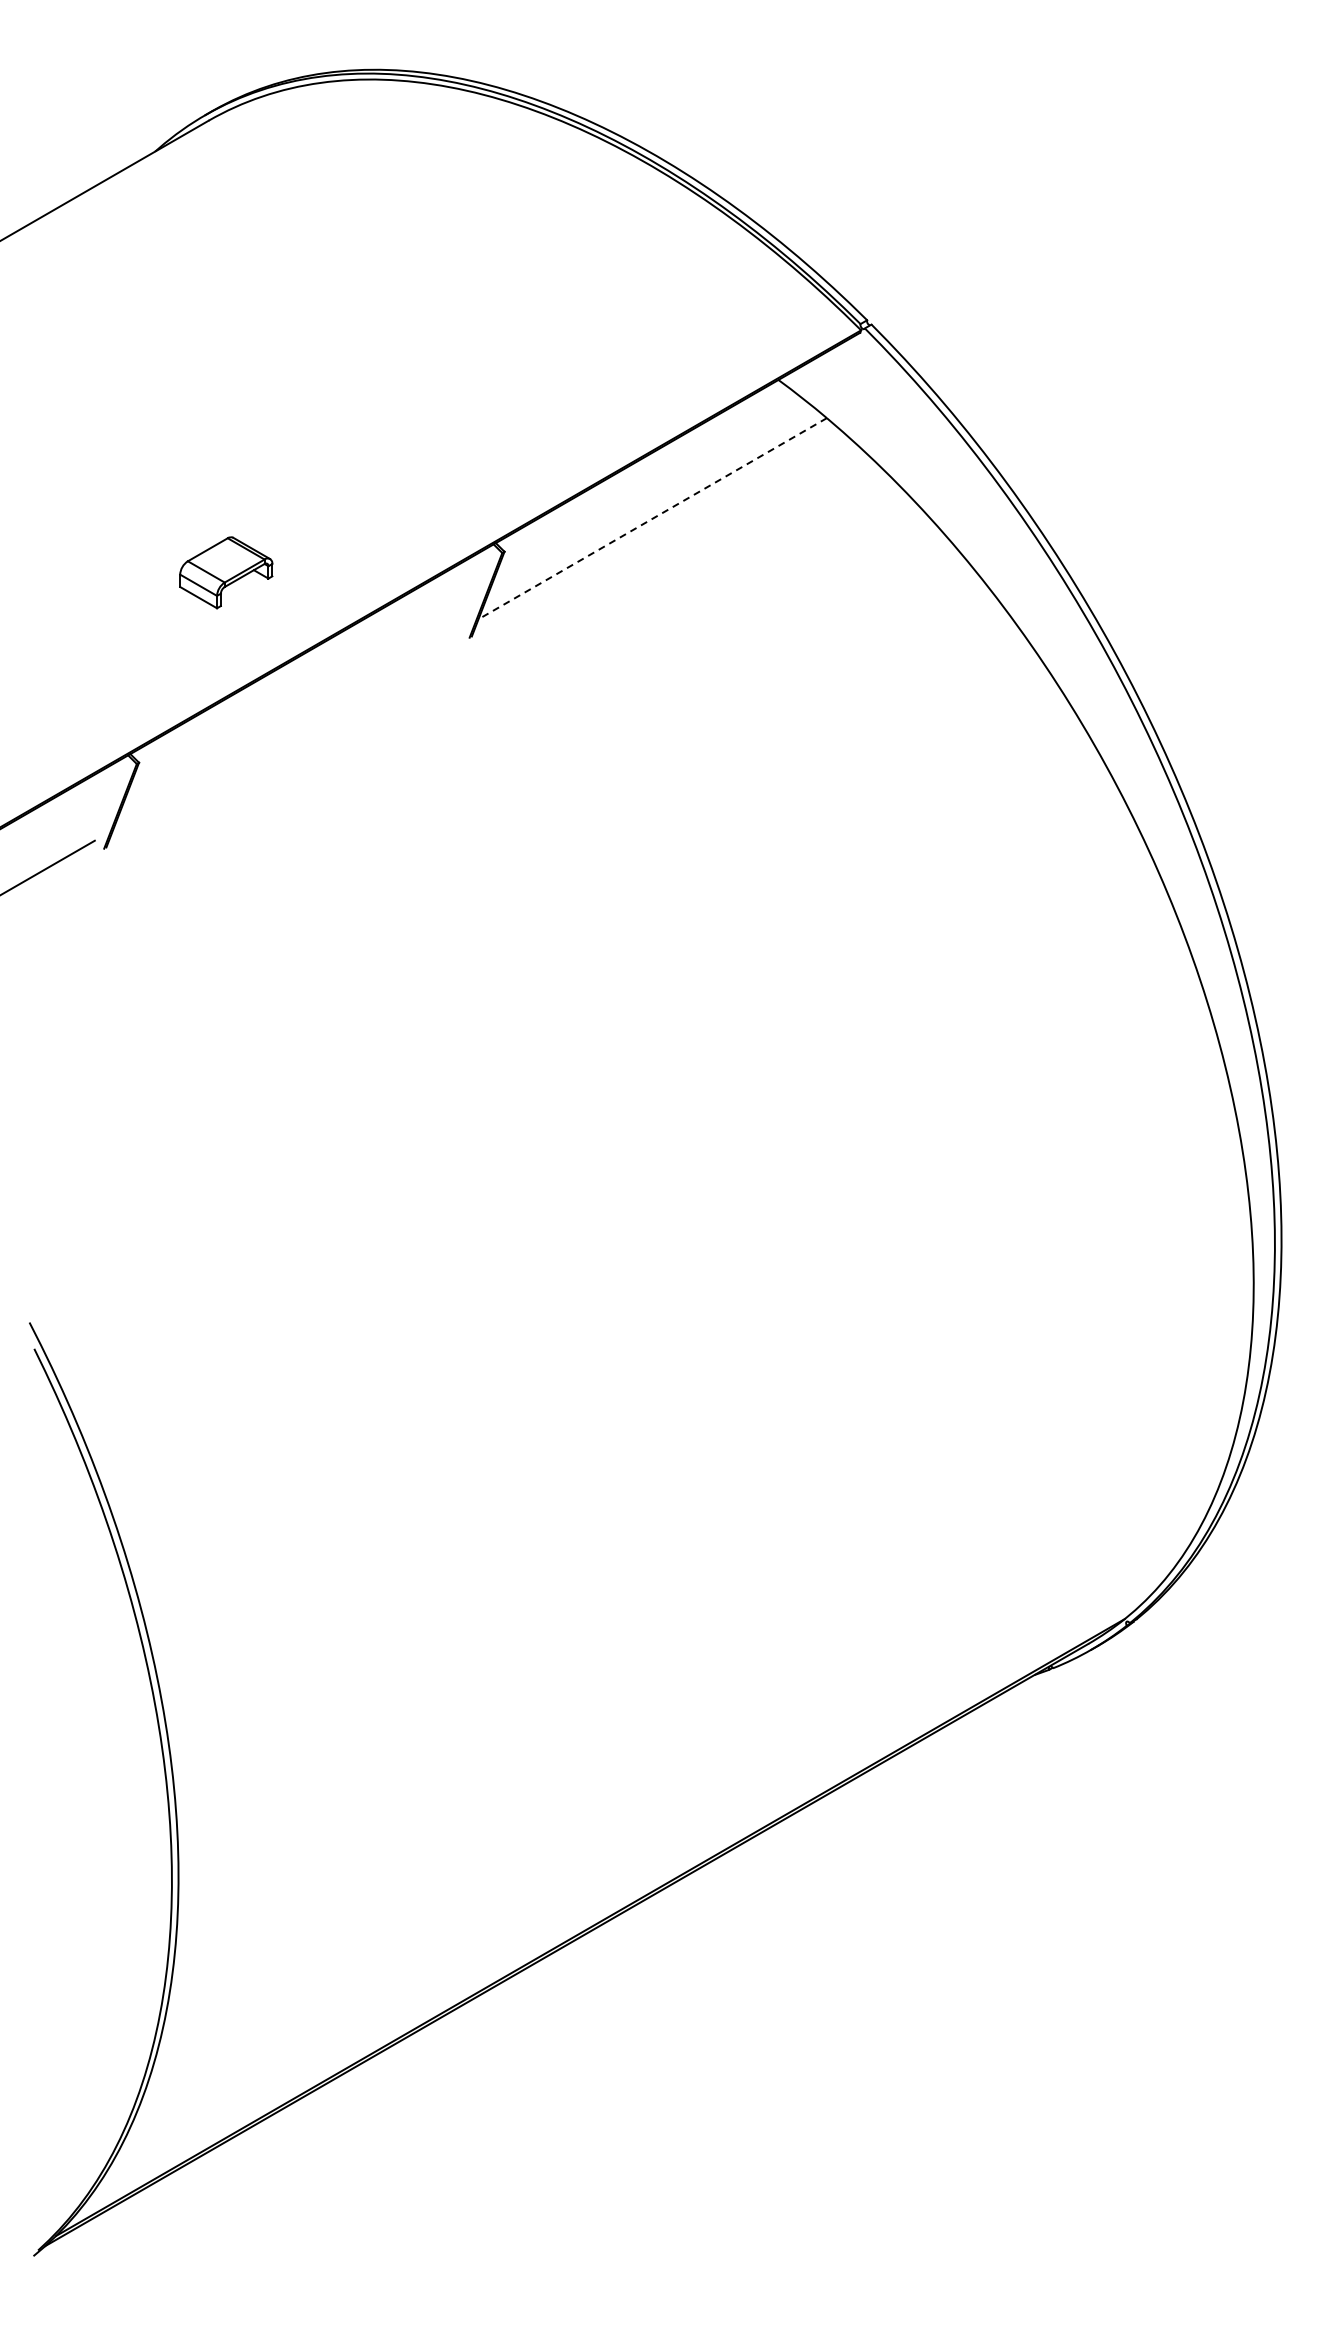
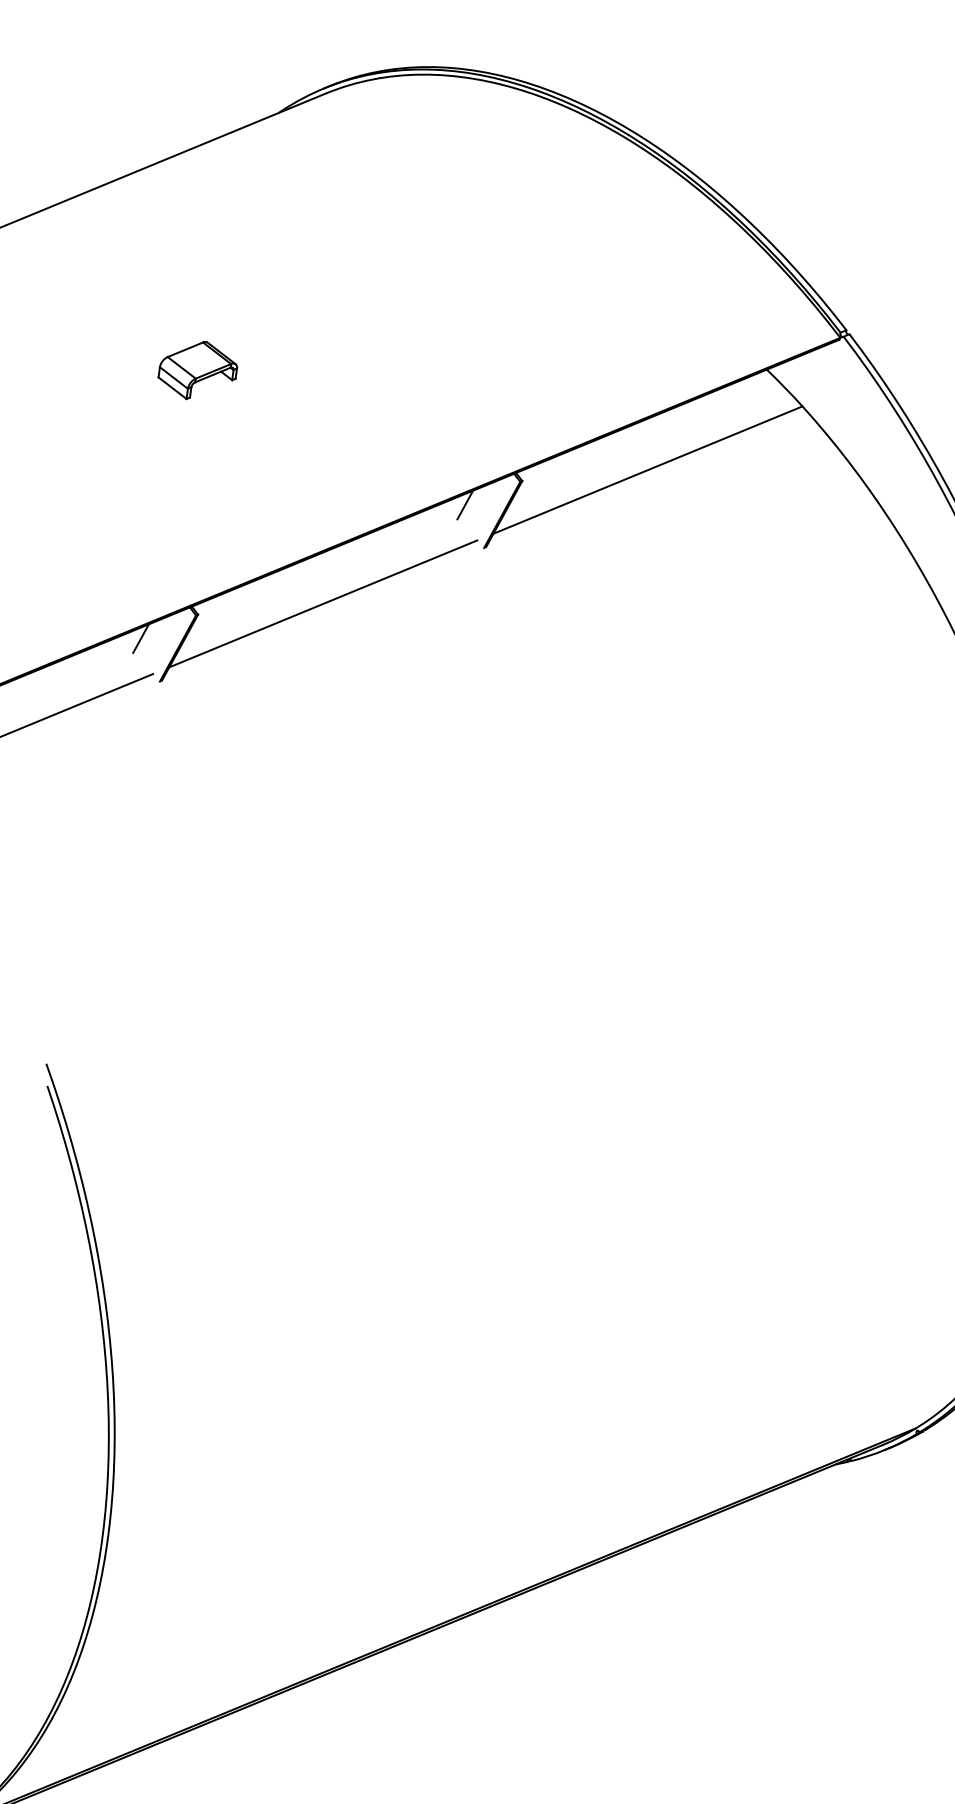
line: (652, 518) -> (647, 469), dashed -> solid
part: (226, 572) -> (198, 370), moved
line: (440, 589) -> (465, 505), added
line: (286, 729) -> (323, 603), added
line: (74, 800) -> (140, 638), added

